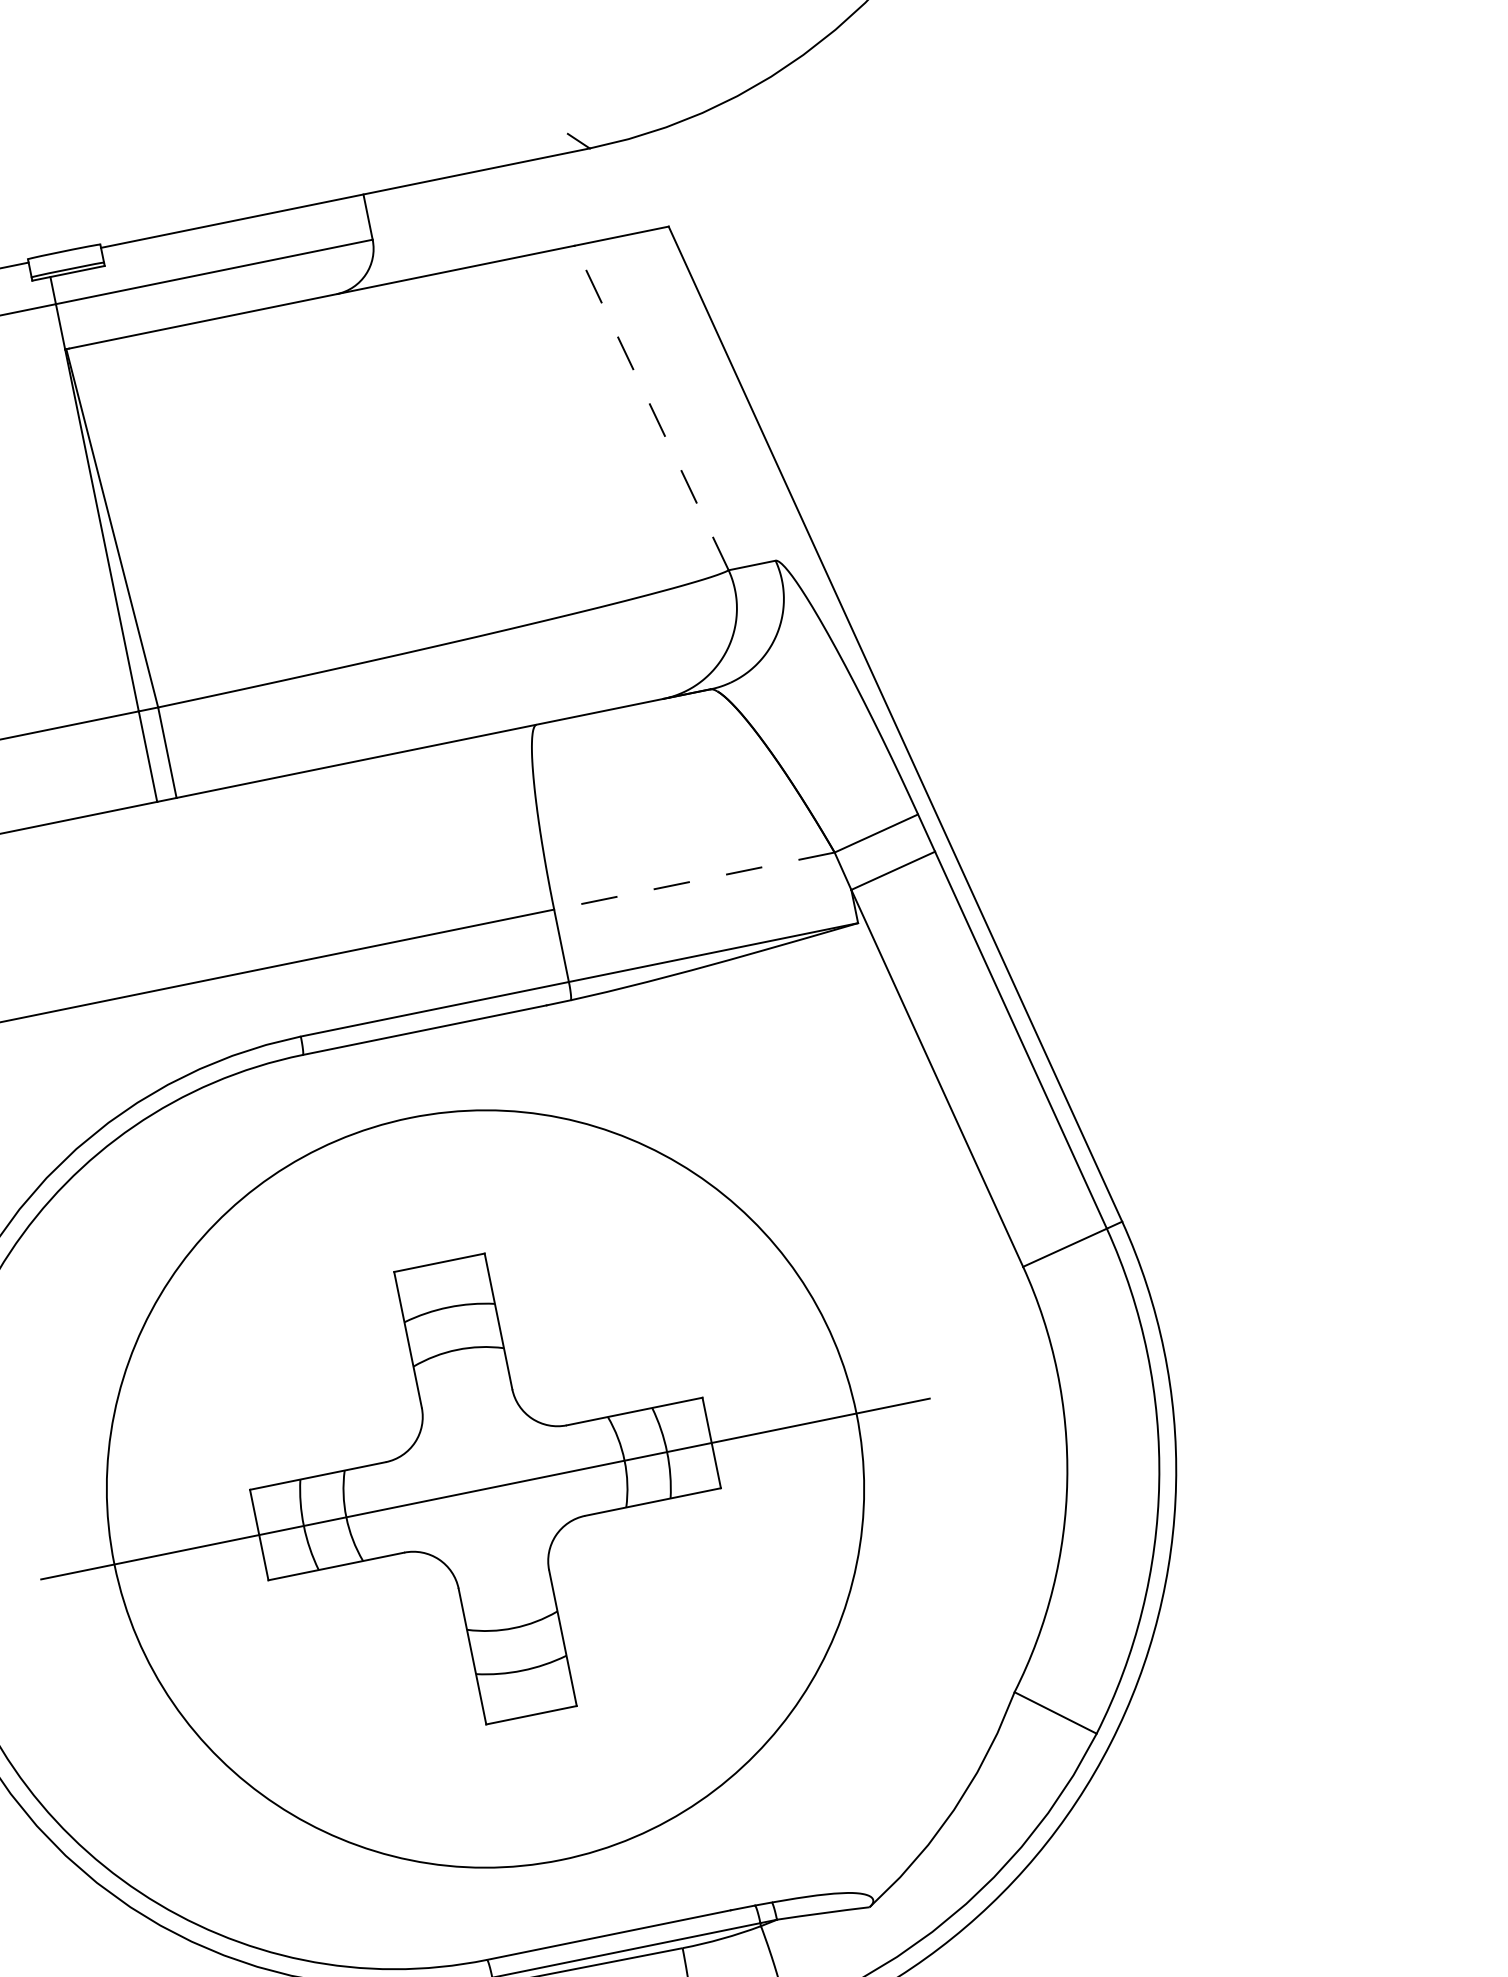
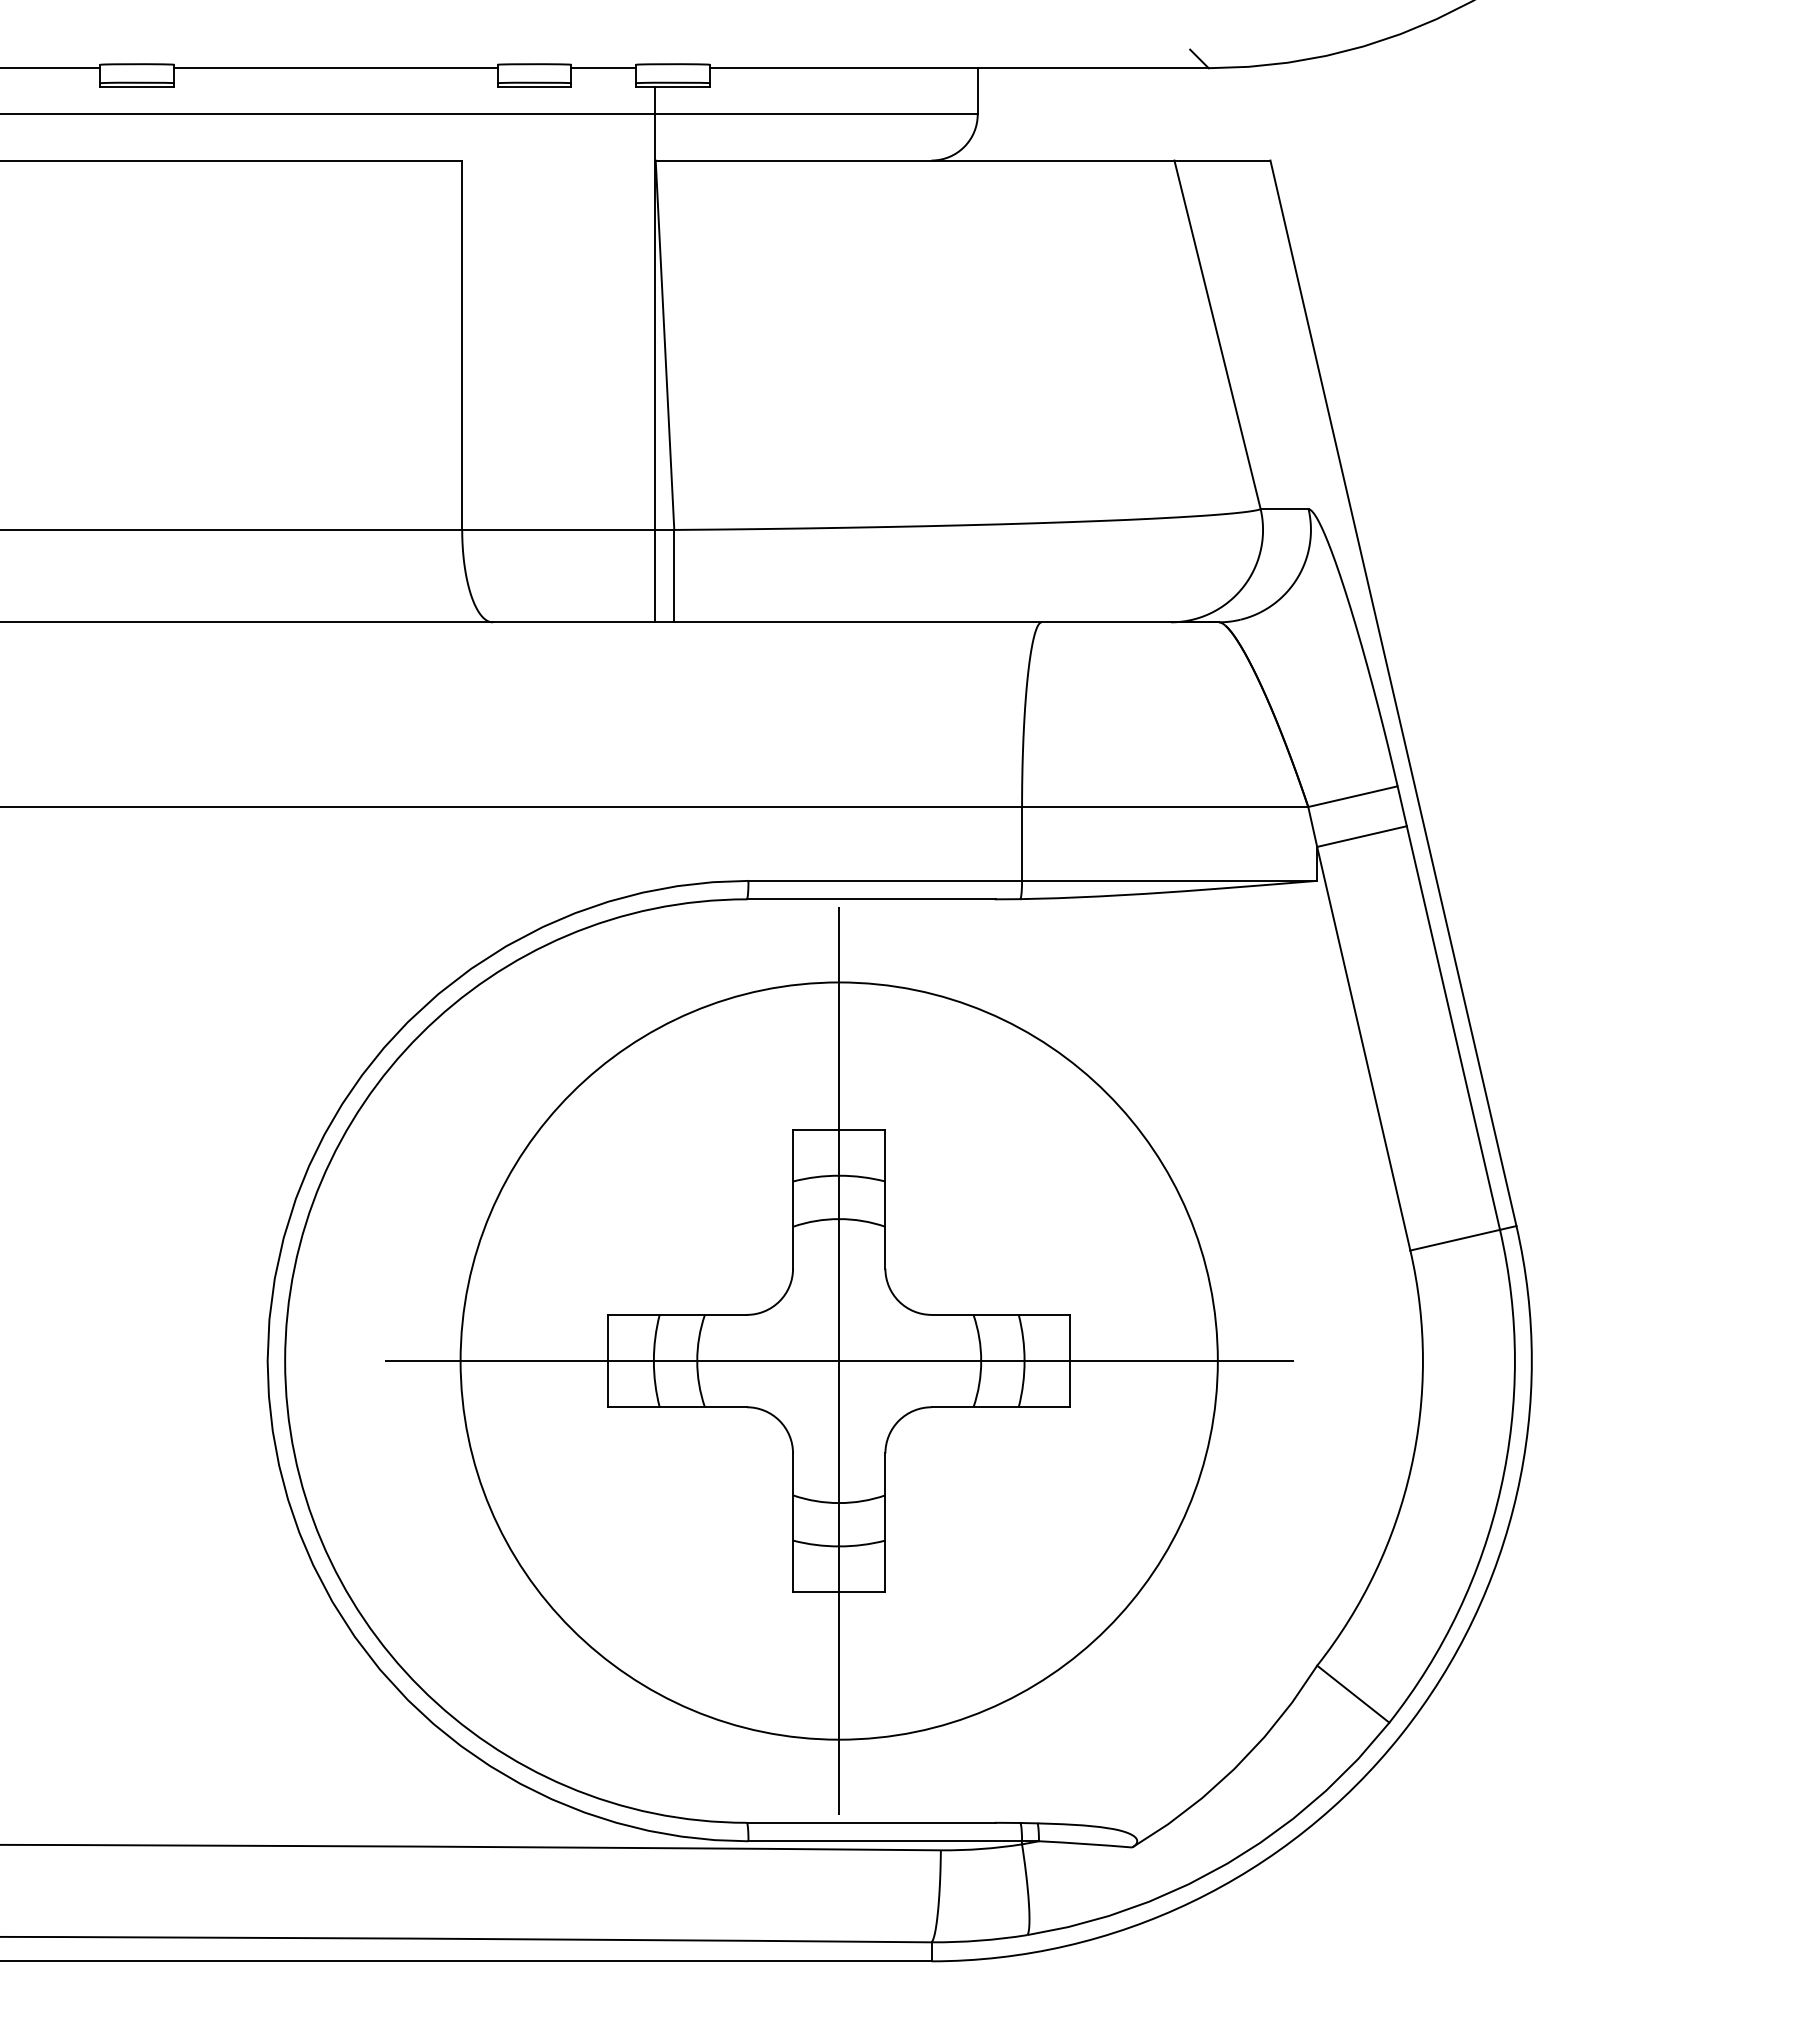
line: (651, 407) -> (1217, 334), dashed -> solid
line: (693, 881) -> (1164, 807), dashed -> solid
line: (485, 1488) -> (839, 1360), added

